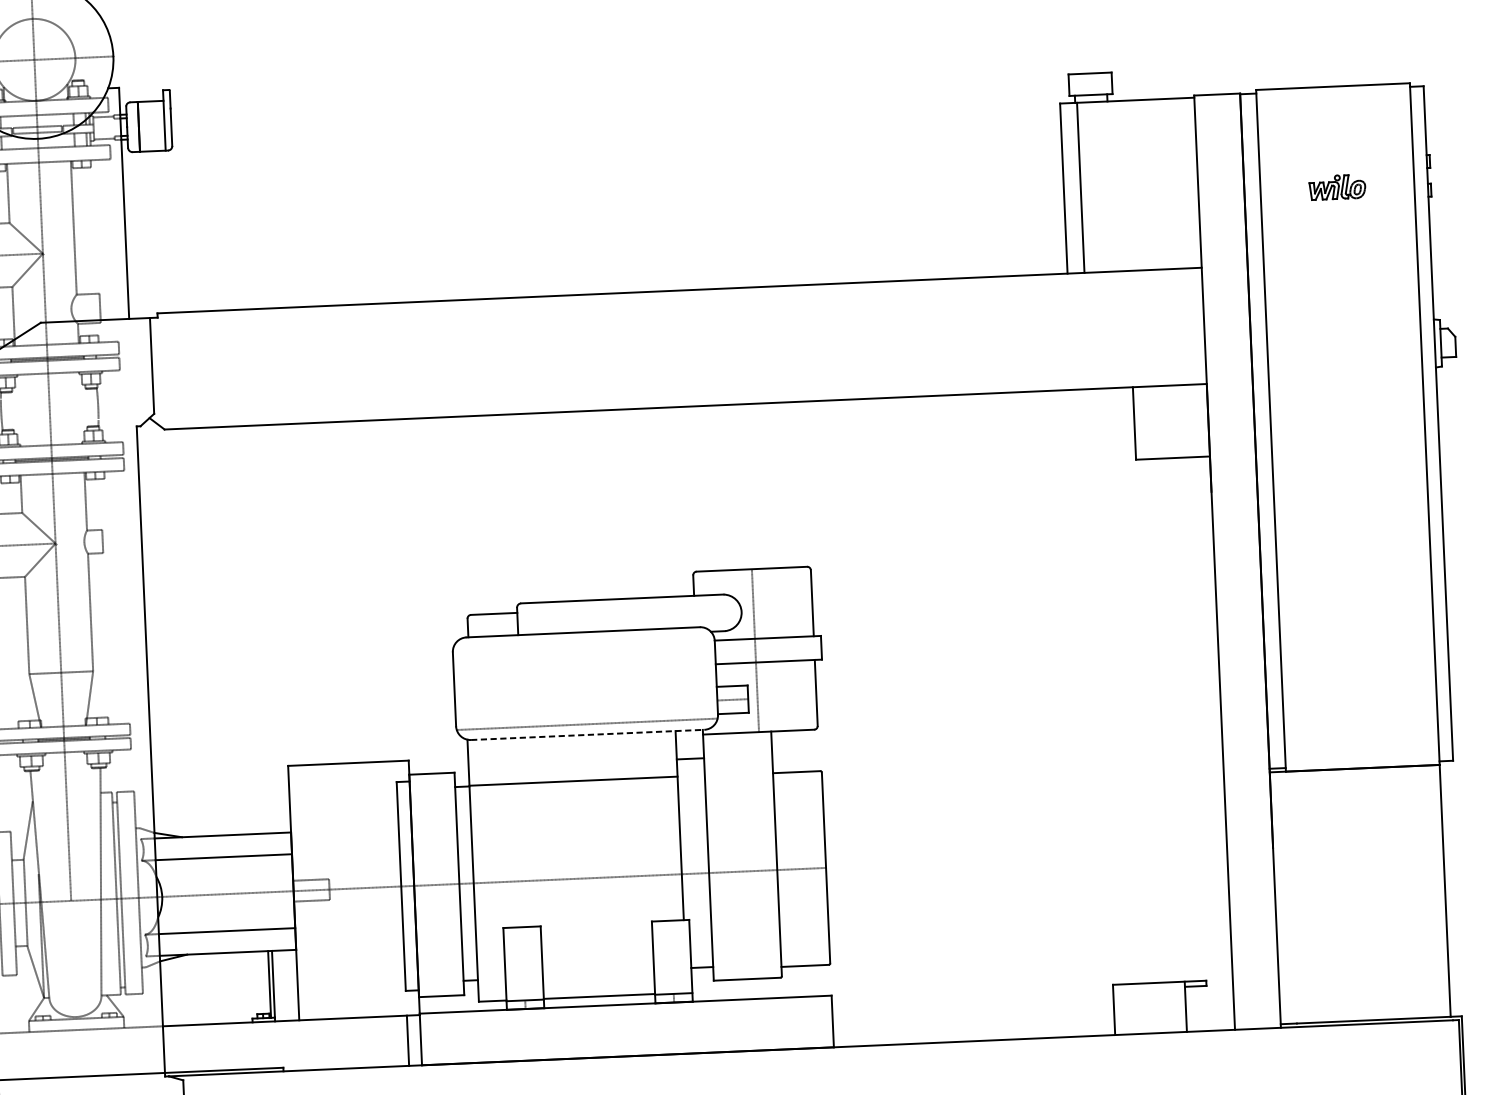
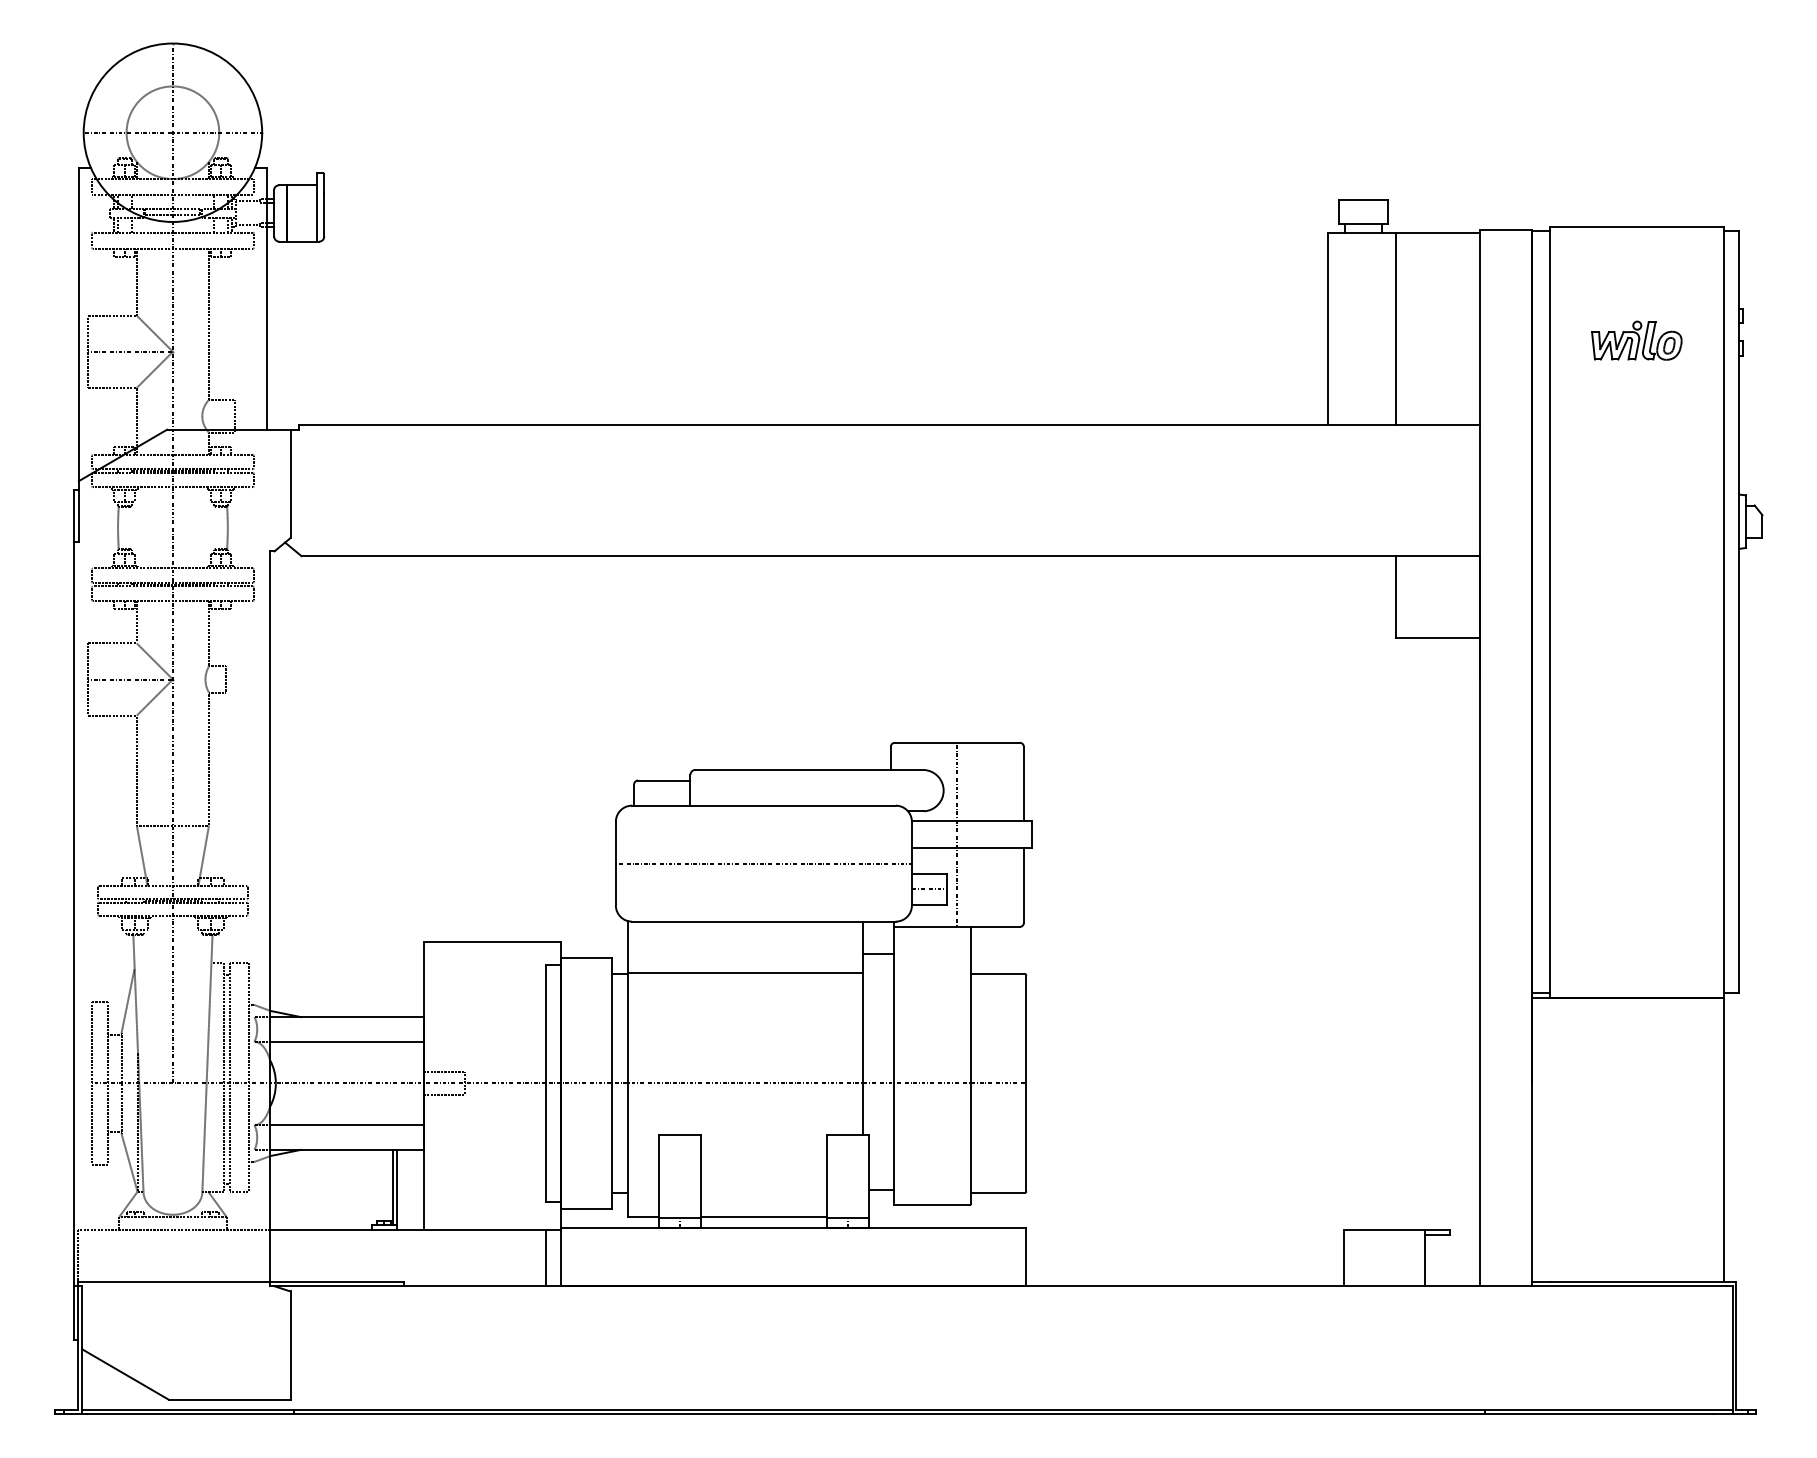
line: (1081, 187) -> (1396, 328), moved
part: (1337, 187) -> (1636, 340), size x1.43
line: (586, 724) -> (763, 863), moved
line: (587, 734) -> (763, 921), dashed -> solid

